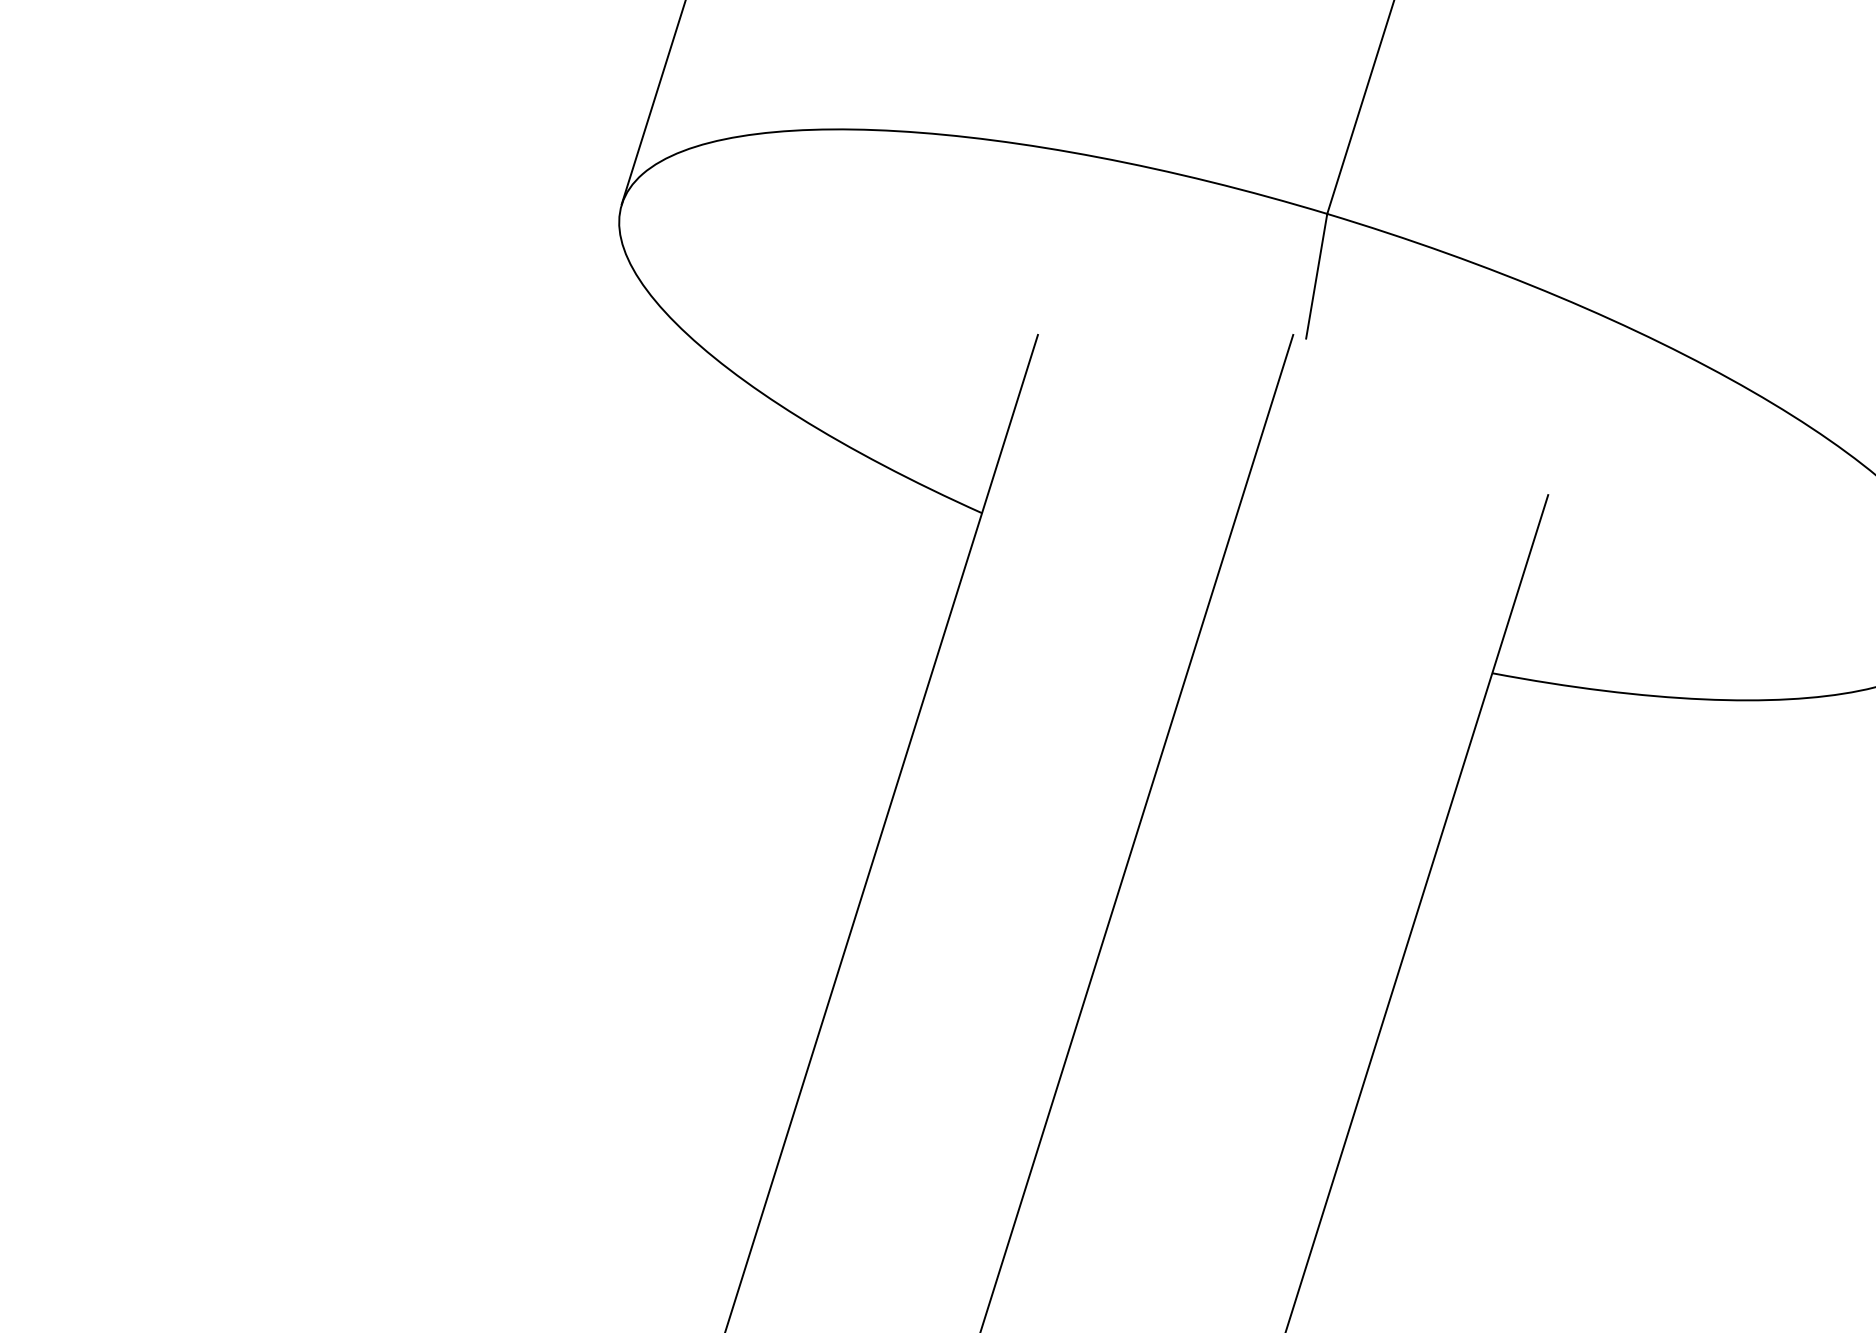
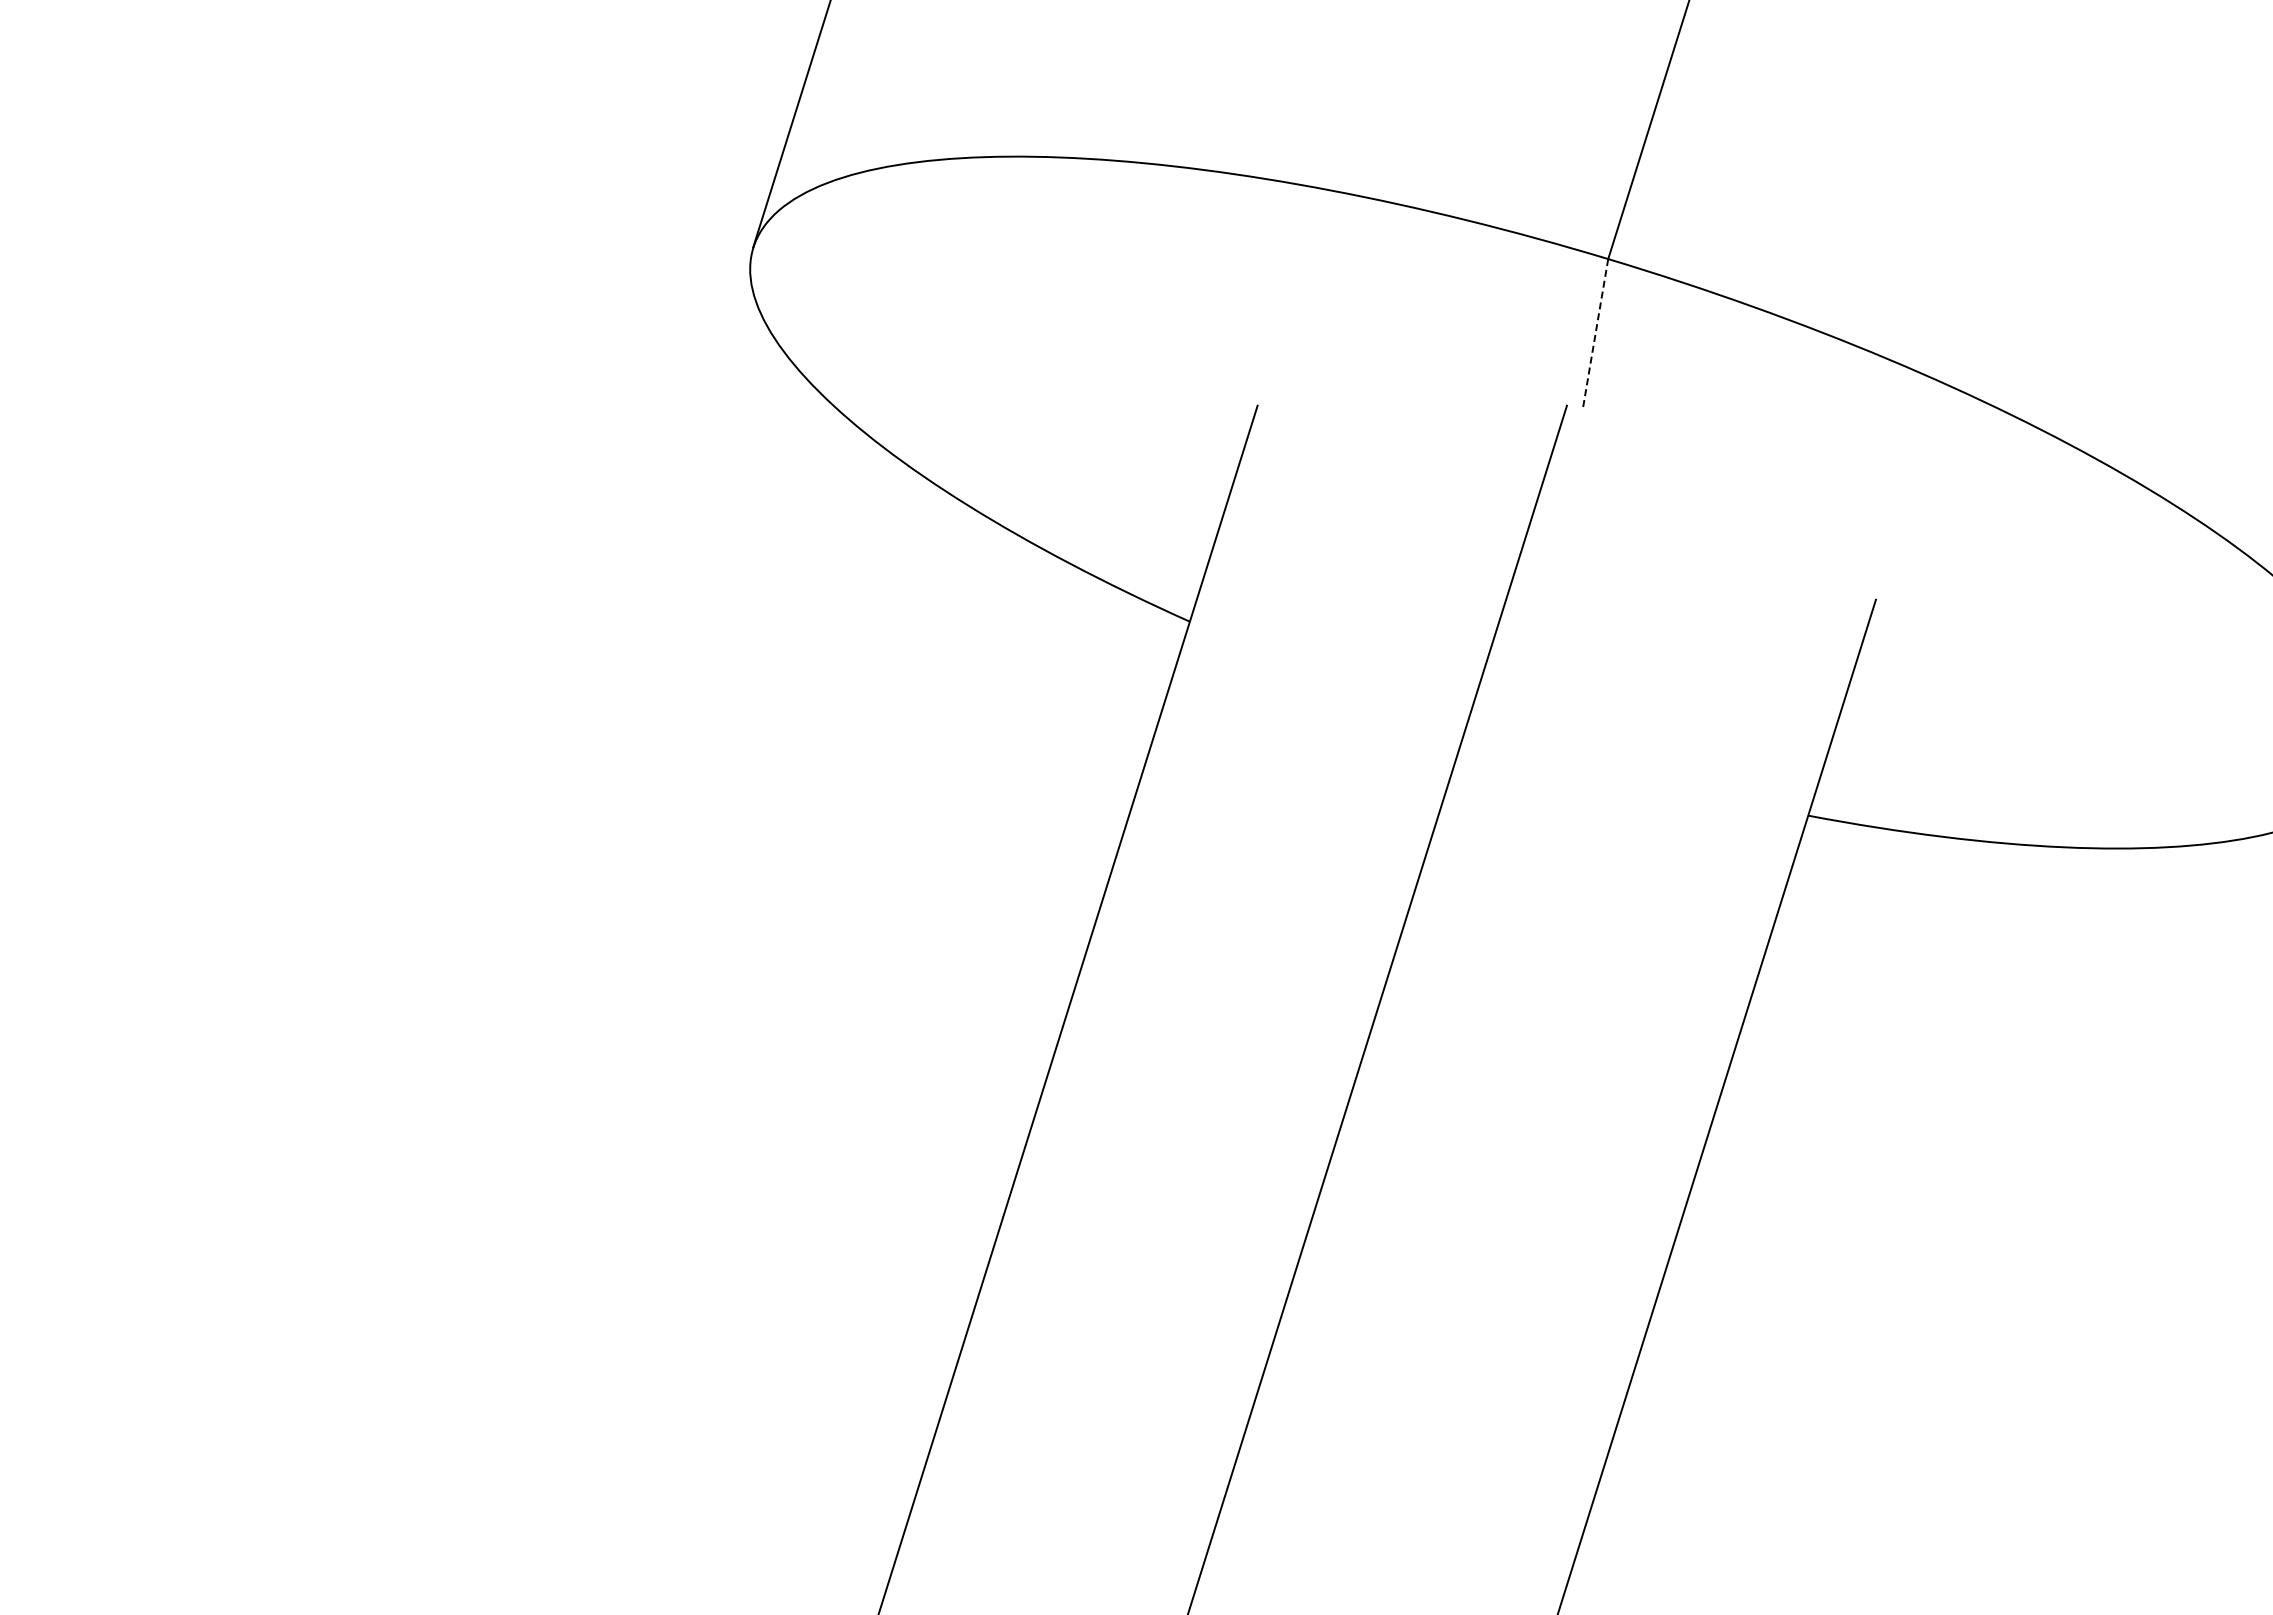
line: (1316, 276) -> (1595, 334), solid -> dashed

